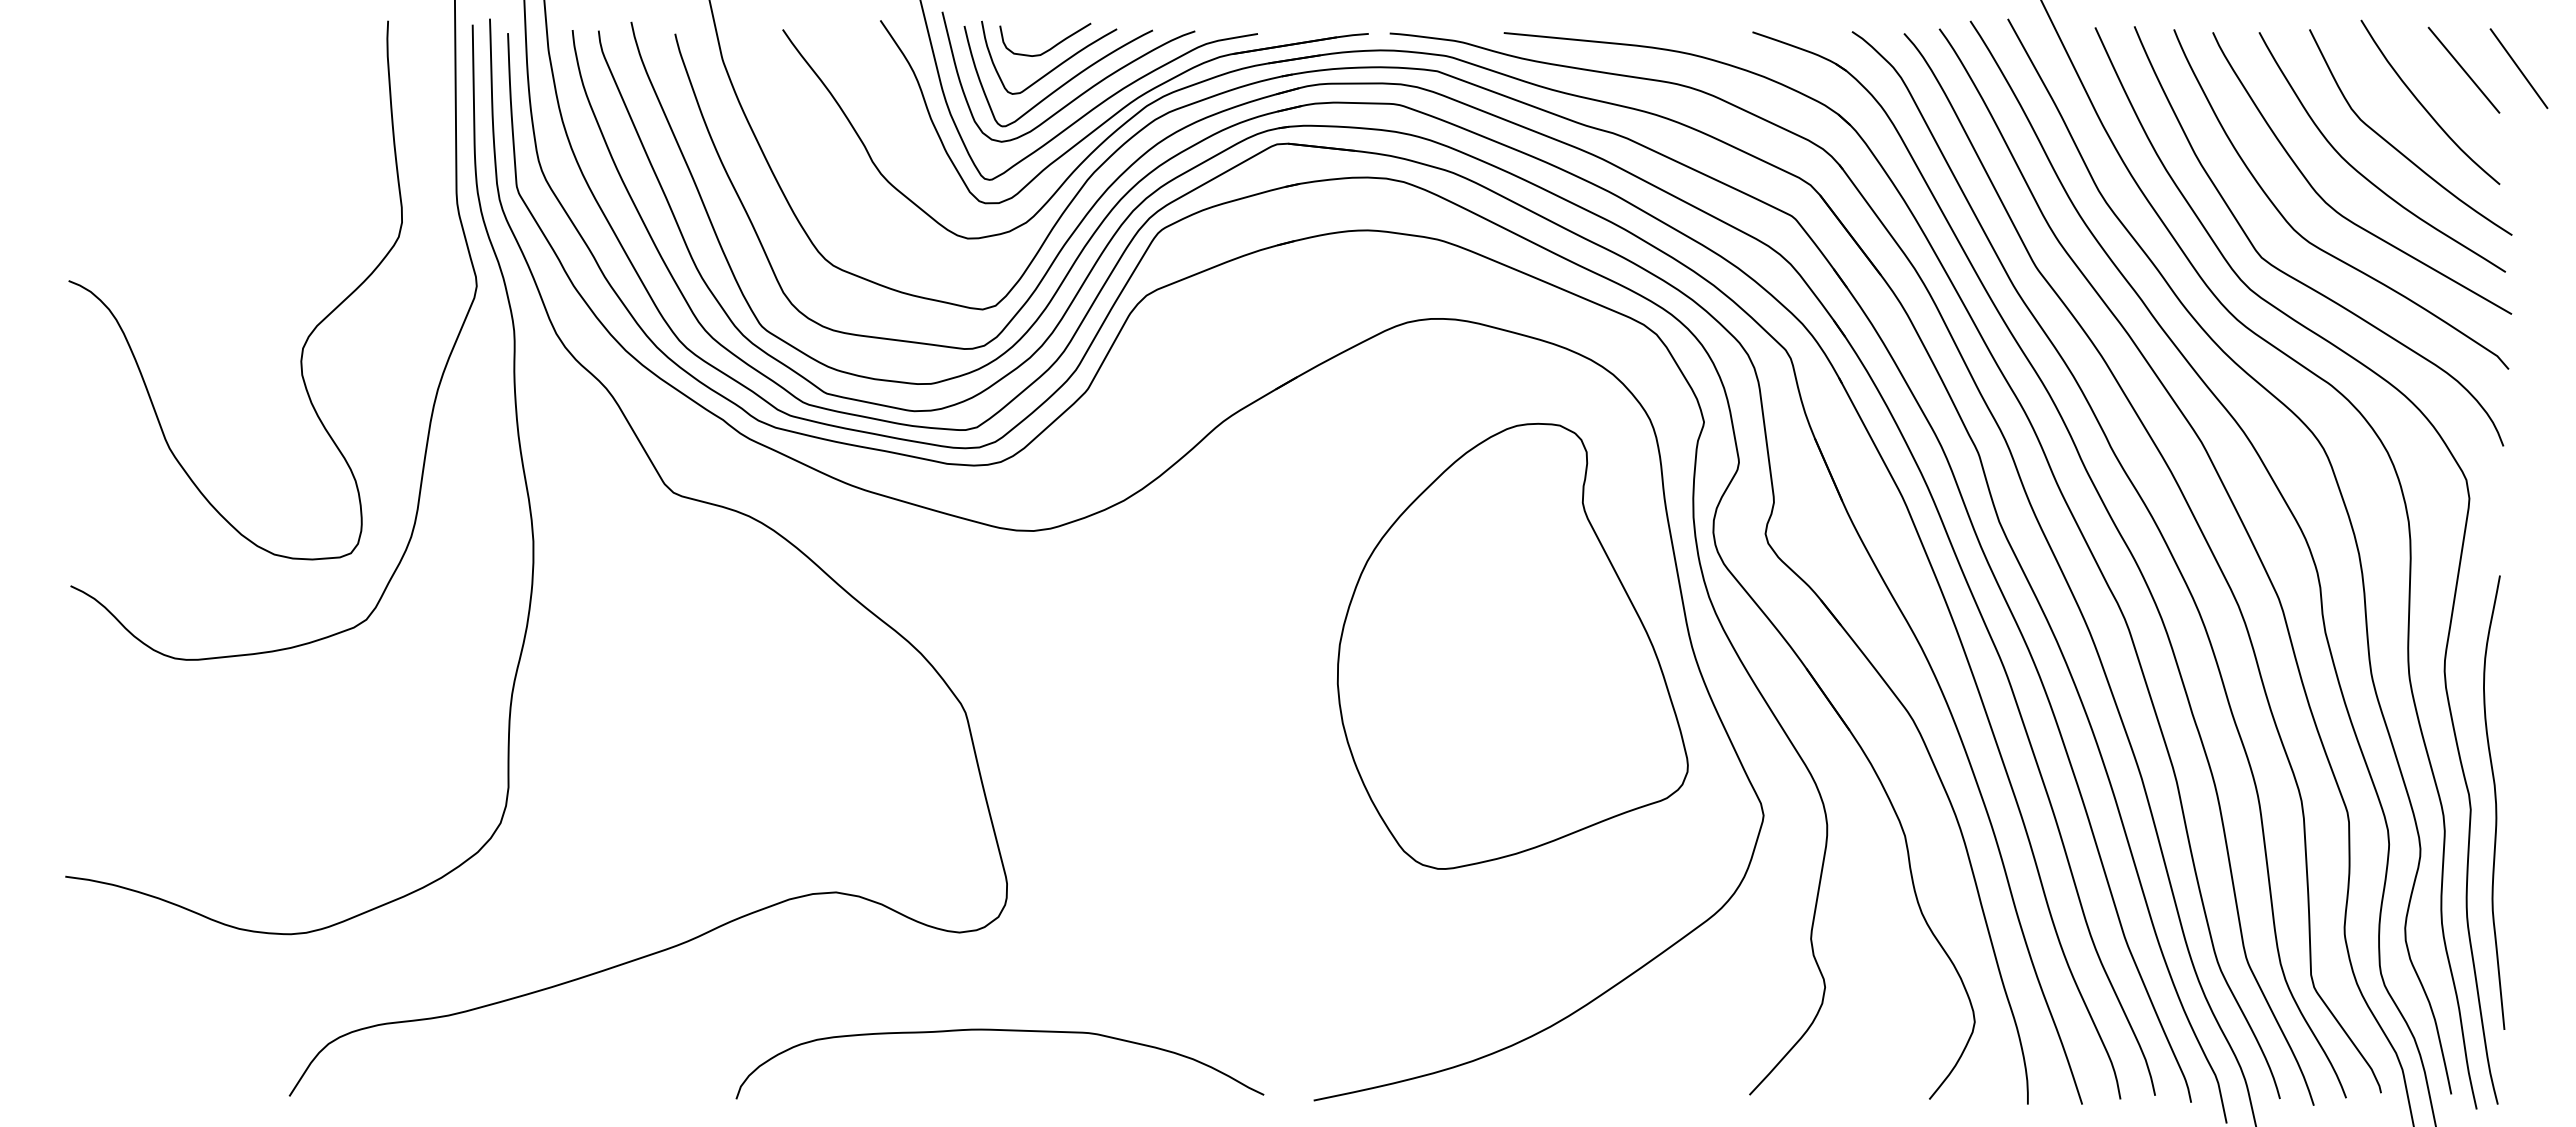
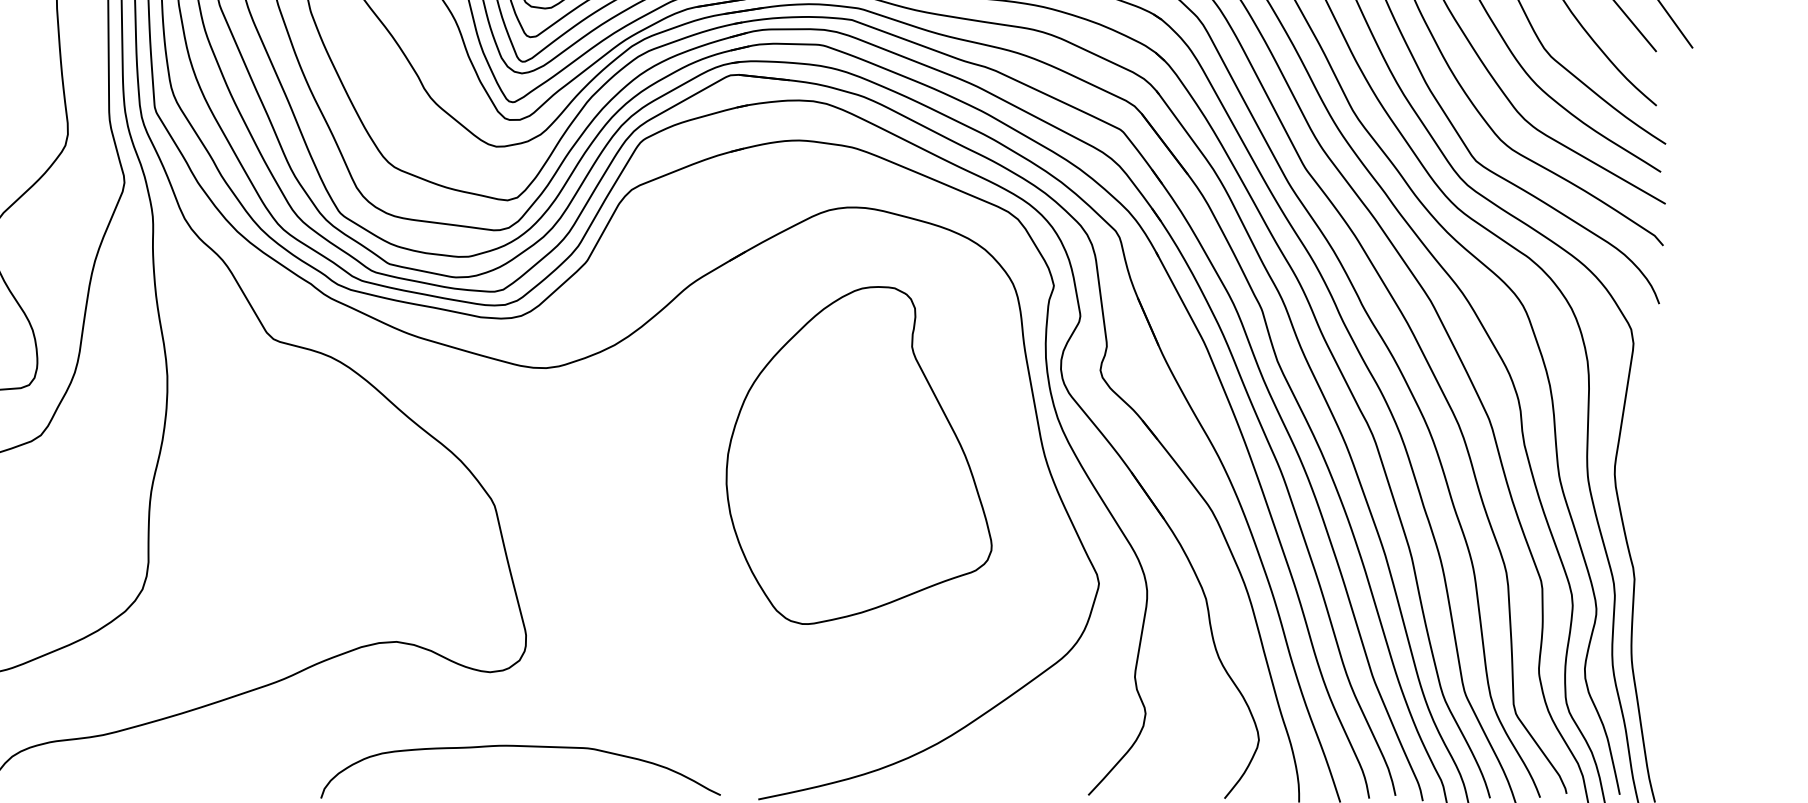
part: (1512, 645) -> (858, 454), moved
curve: (2495, 802) -> (1653, 573), removed

